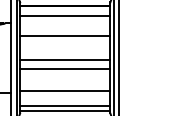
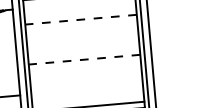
line: (64, 36) -> (80, 20), solid -> dashed
line: (65, 60) -> (83, 49), removed
line: (64, 68) -> (83, 59), solid -> dashed
line: (65, 90) -> (87, 86), removed

